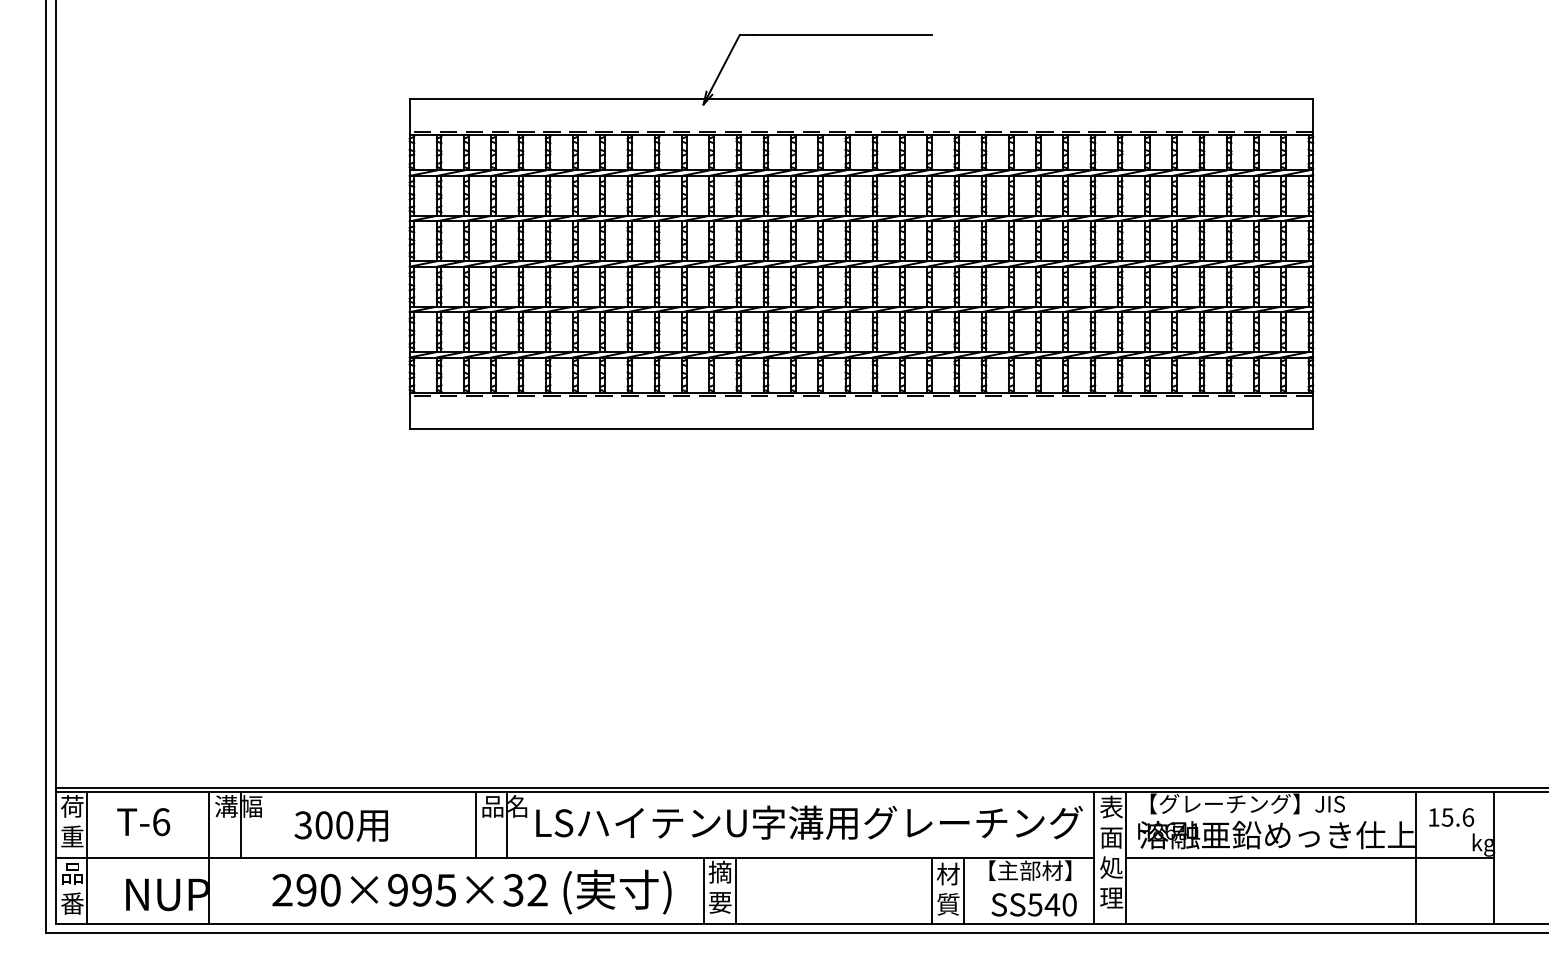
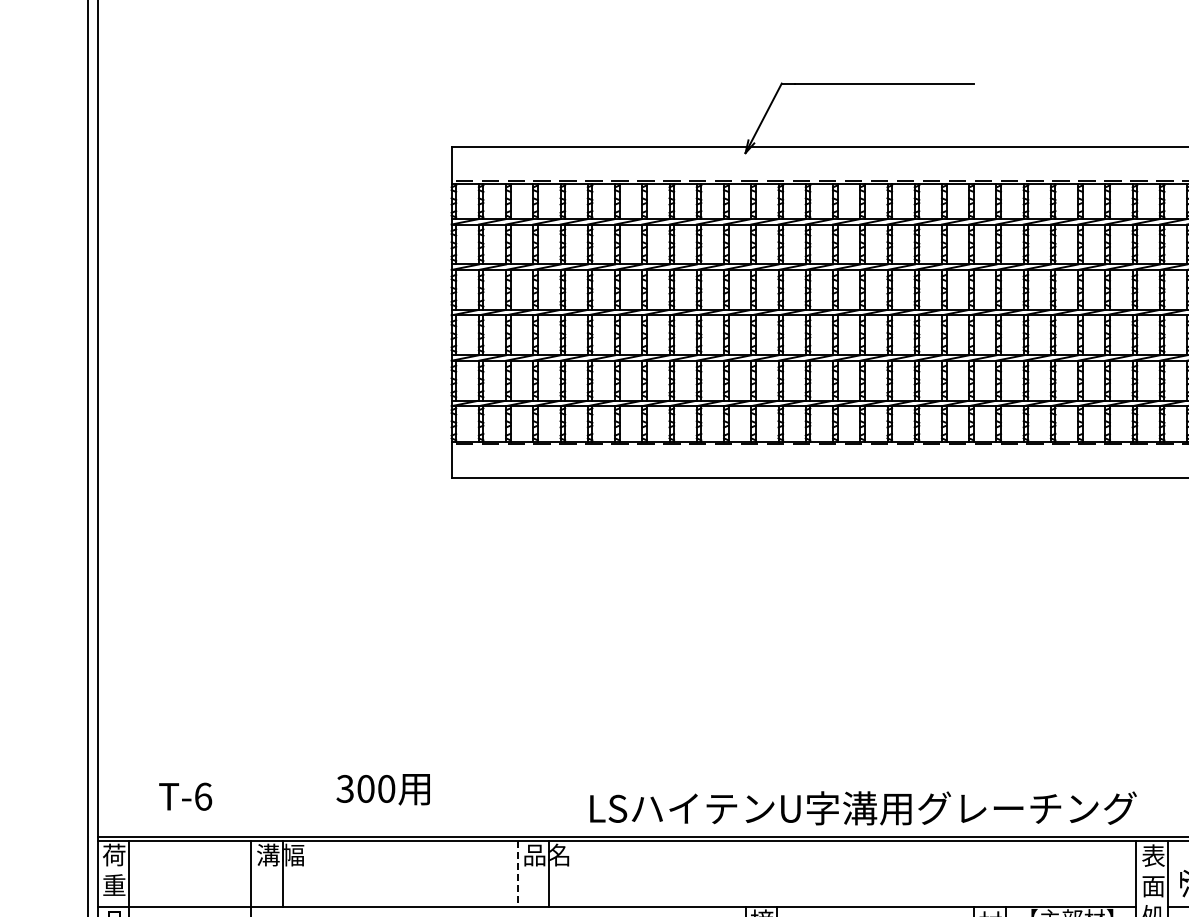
text: (143, 822) -> (185, 797), moved
text: (809, 822) -> (863, 808), moved
text: (340, 825) -> (382, 789), moved
line: (475, 825) -> (517, 874), solid -> dashed

